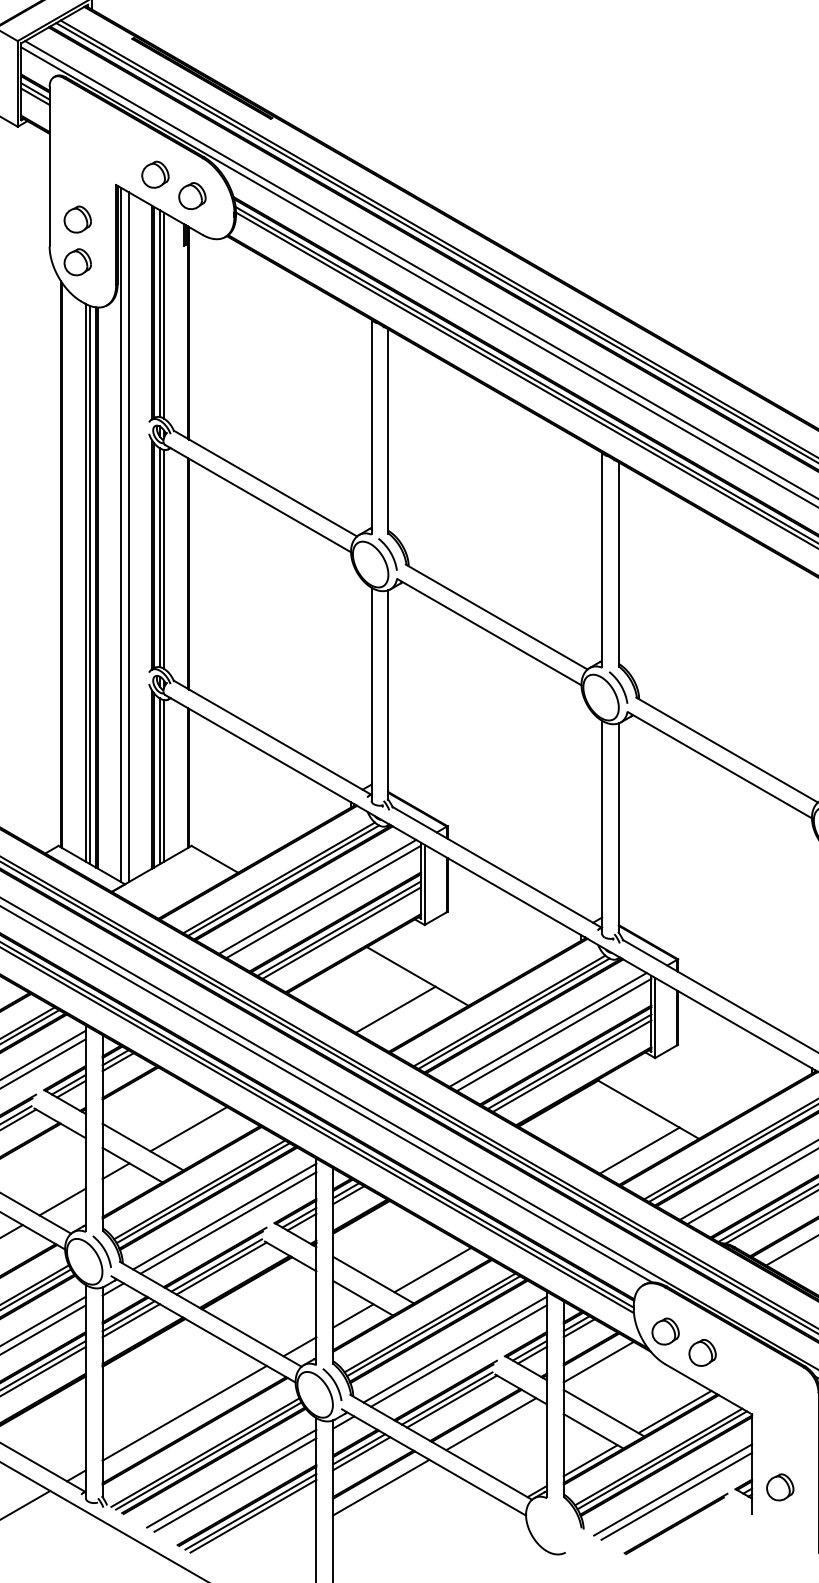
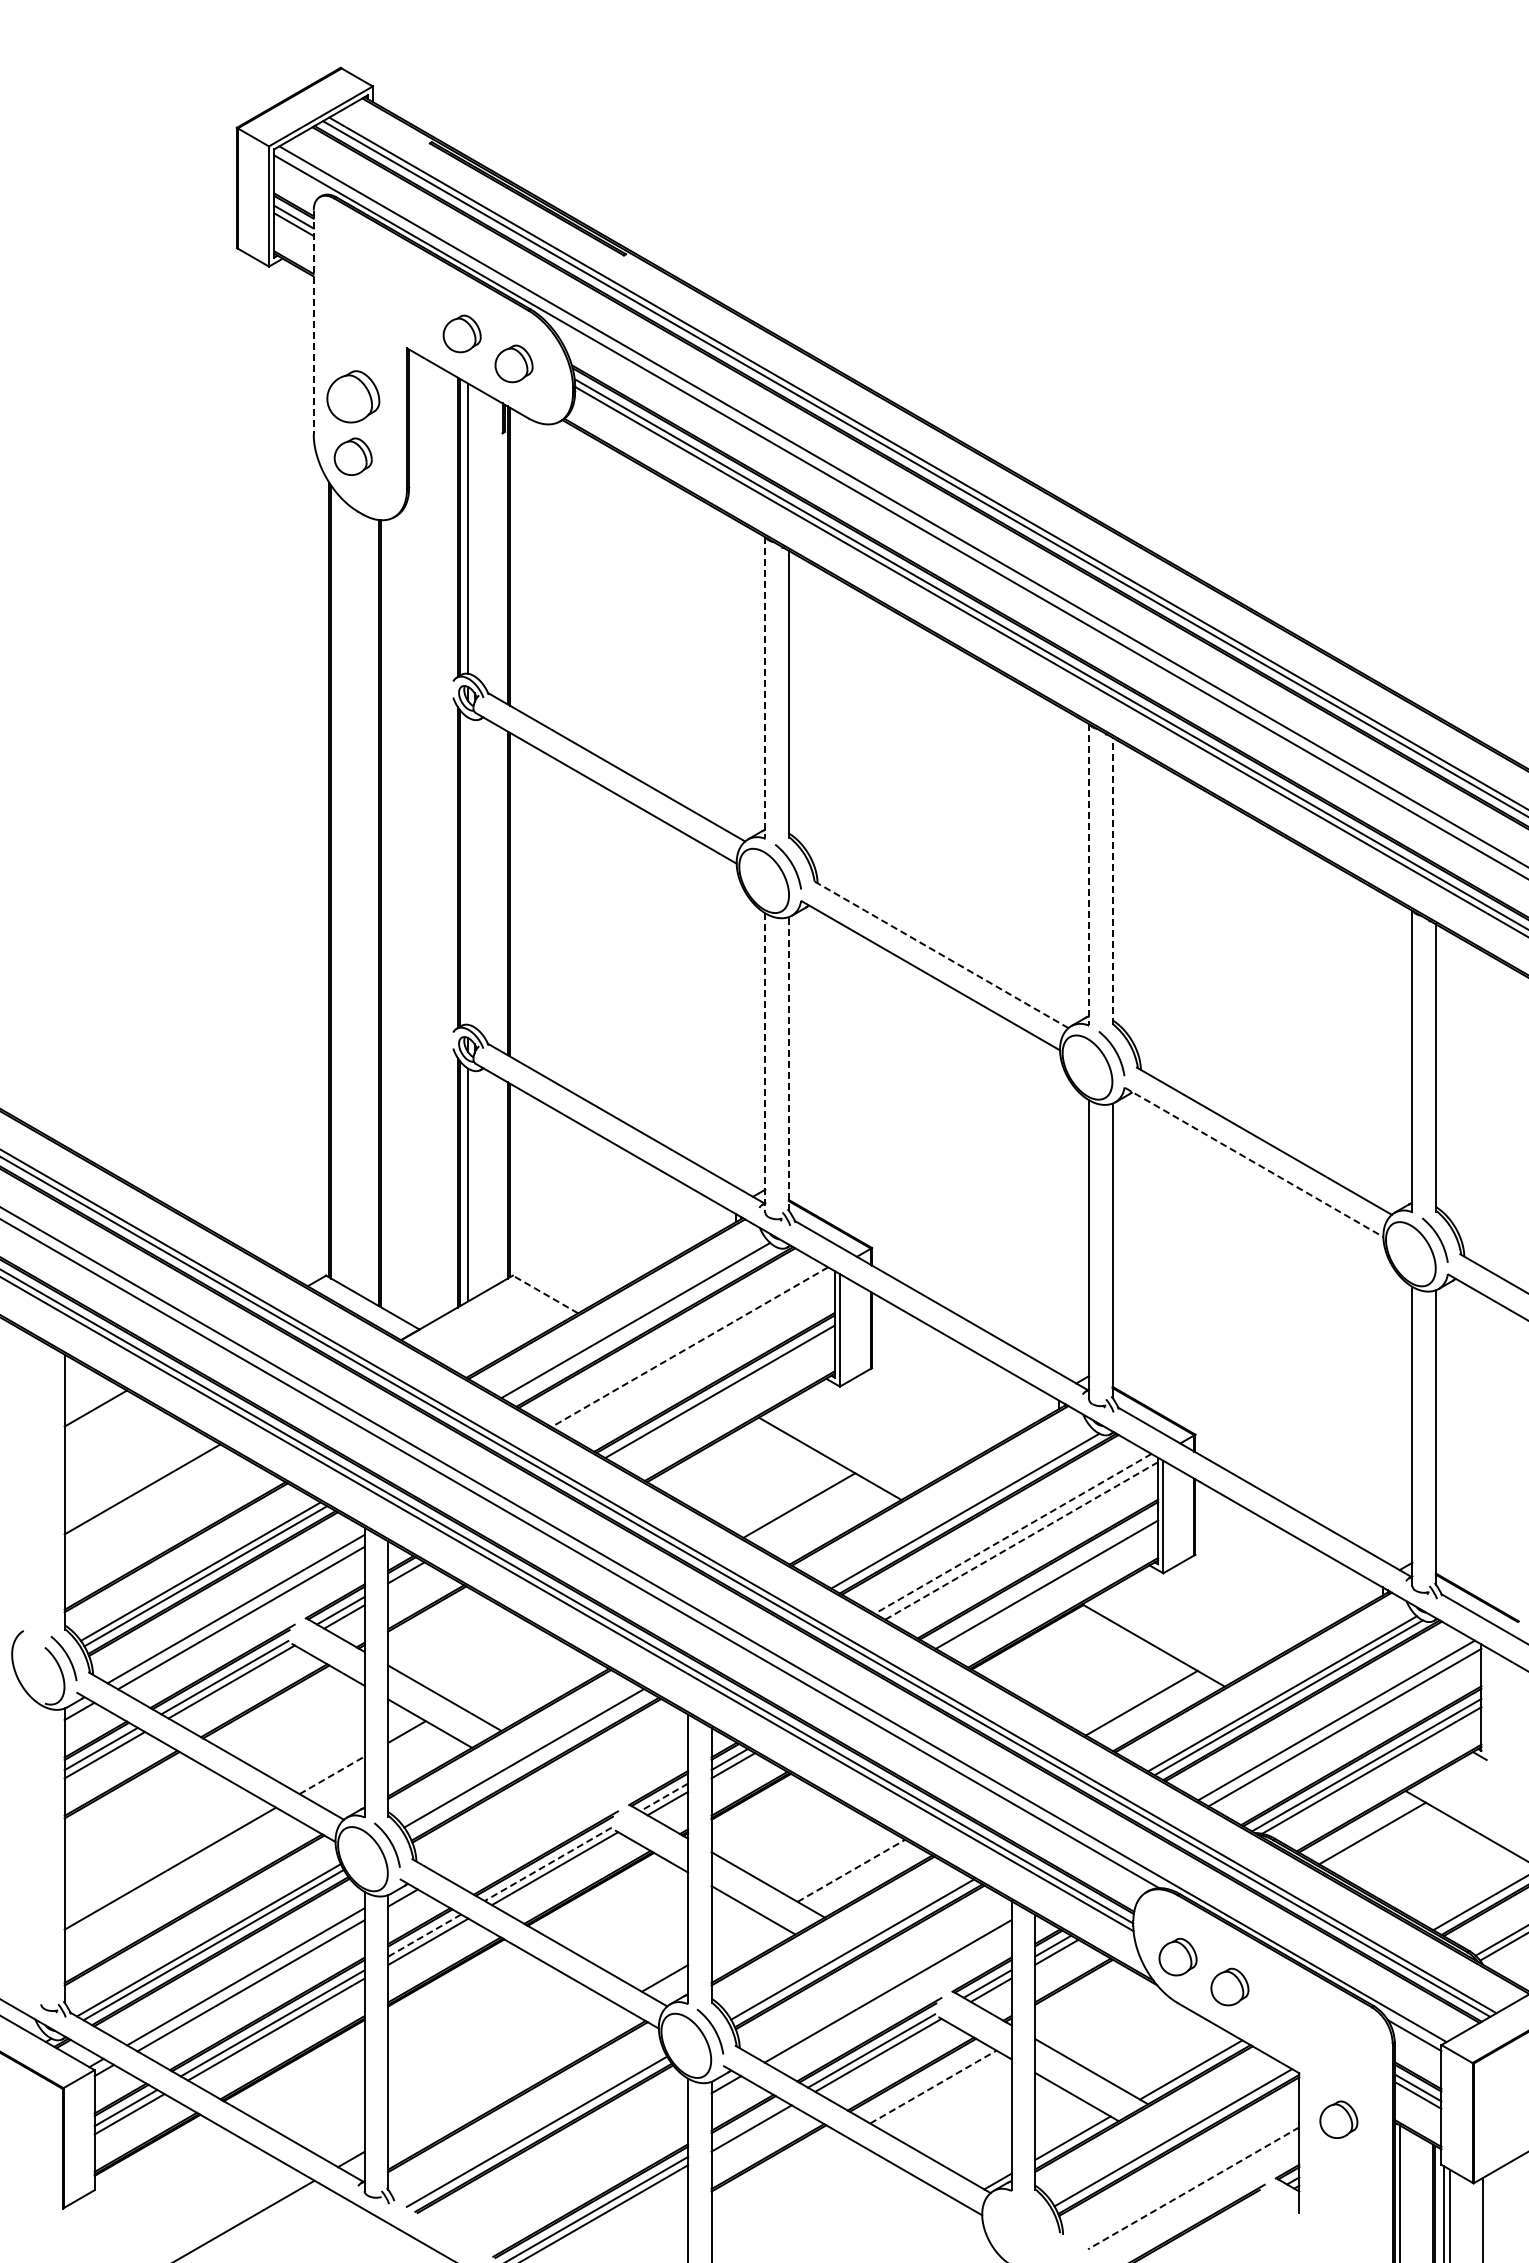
line: (49, 167) -> (313, 323), solid -> dashed
part: (77, 219) -> (352, 396), size x1.4
line: (164, 315) -> (474, 531), removed
line: (371, 427) -> (765, 688), solid -> dashed
line: (121, 535) -> (414, 839), removed
line: (128, 537) -> (424, 842), removed
line: (159, 557) -> (468, 870), removed
line: (164, 559) -> (474, 873), removed
line: (602, 560) -> (1089, 875), solid -> dashed
line: (618, 565) -> (1112, 881), solid -> dashed
line: (85, 582) -> (364, 906), removed
line: (90, 584) -> (370, 909), removed
line: (496, 617) -> (940, 954), solid -> dashed
line: (371, 694) -> (765, 1062), solid -> dashed
line: (388, 694) -> (788, 1063), solid -> dashed
line: (720, 765) -> (1254, 1162), solid -> dashed
line: (164, 780) -> (474, 1184), removed
line: (214, 859) -> (545, 1294), solid -> dashed
line: (283, 880) -> (641, 1324), removed
line: (317, 897) -> (689, 1347), solid -> dashed
line: (323, 902) -> (697, 1354), removed
line: (341, 932) -> (723, 1397), removed
line: (509, 1010) -> (958, 1506), removed
line: (548, 1029) -> (1013, 1533), solid -> dashed
line: (554, 1034) -> (1021, 1540), solid -> dashed
line: (117, 1061) -> (409, 1578), removed
line: (569, 1061) -> (1043, 1578), removed
line: (188, 1129) -> (508, 1673), removed
line: (202, 1192) -> (528, 1762), removed
line: (63, 1202) -> (332, 1775), solid -> dashed
line: (224, 1216) -> (559, 1795), removed
line: (299, 1217) -> (664, 1797), solid -> dashed
line: (228, 1222) -> (564, 1804), removed
line: (216, 1265) -> (547, 1864), solid -> dashed
line: (432, 1269) -> (851, 1870), solid -> dashed
line: (353, 1315) -> (739, 1934), removed
line: (128, 1316) -> (424, 1935), solid -> dashed
line: (430, 1322) -> (847, 1944), removed
line: (454, 1349) -> (882, 1982), removed
line: (598, 1361) -> (1084, 1999), removed
line: (184, 1413) -> (503, 2071), removed
line: (491, 1424) -> (933, 2087), solid -> dashed
line: (358, 1449) -> (747, 2122), removed
line: (205, 1452) -> (532, 2126), removed
line: (658, 1456) -> (1167, 2132), removed
line: (231, 1478) -> (569, 2163), removed
line: (235, 1485) -> (574, 2172), removed
line: (380, 1487) -> (778, 2176), removed
part: (779, 1487) -> (1338, 2119), moved
line: (673, 1490) -> (1188, 2179), removed
line: (676, 1496) -> (1193, 2188), solid -> dashed

